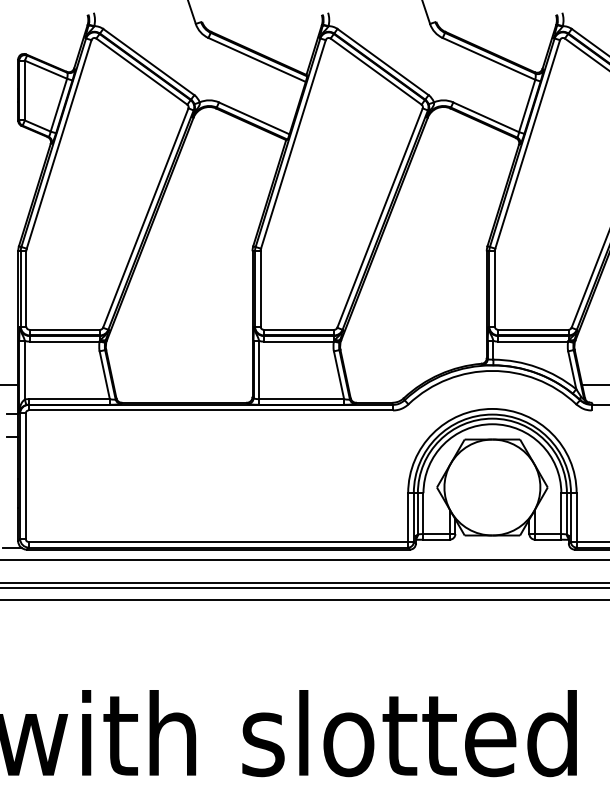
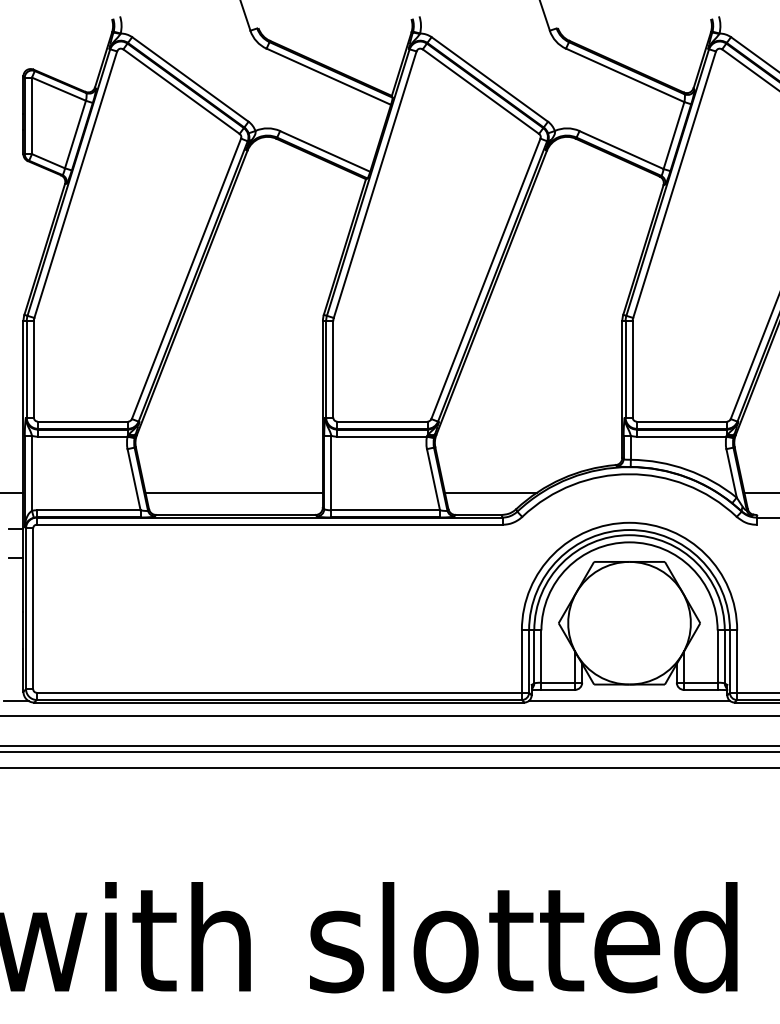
line: (182, 385) -> (233, 492), added
line: (383, 385) -> (490, 492), added
line: (492, 548) -> (629, 701), added

